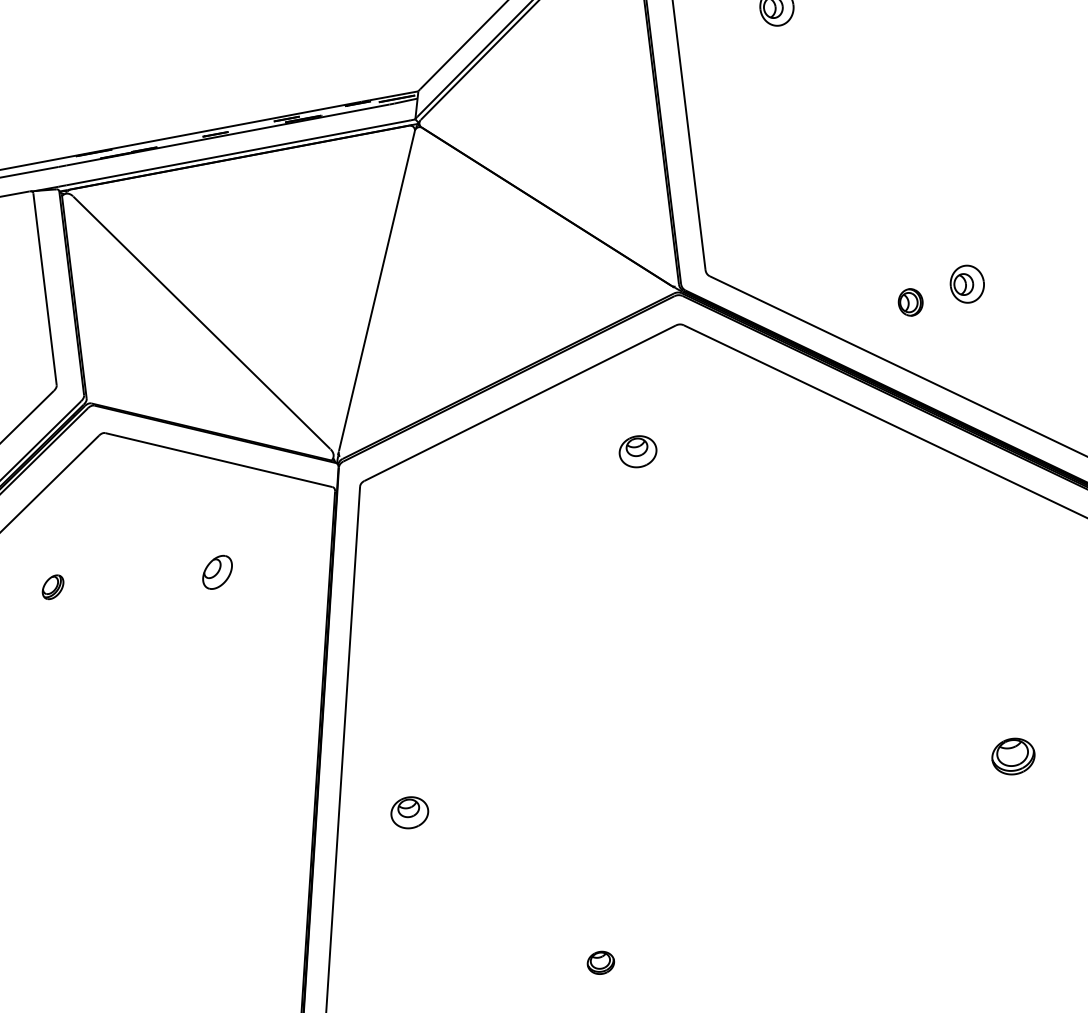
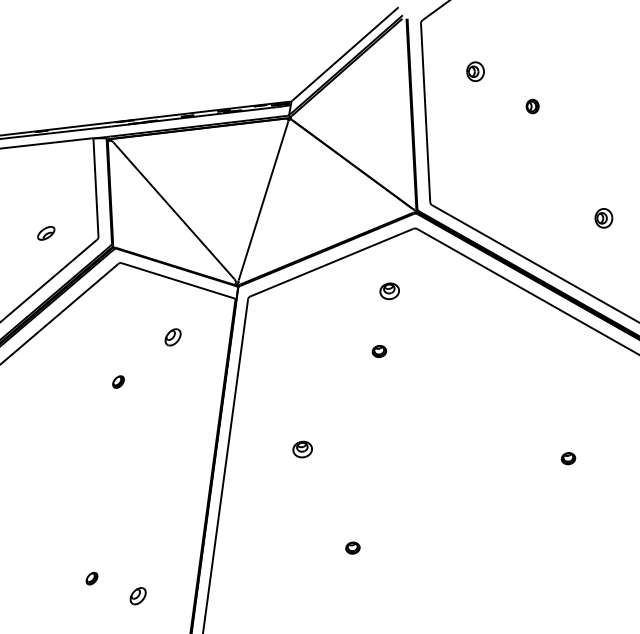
part: (966, 284) -> (603, 218), moved
part: (910, 302) -> (532, 106), moved
part: (626, 571) -> (379, 351), added
part: (52, 586) -> (118, 381), moved
part: (1013, 756) -> (568, 458), size x0.62
part: (409, 812) -> (302, 449), moved

